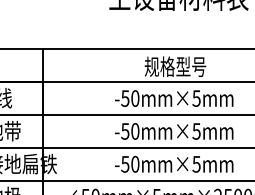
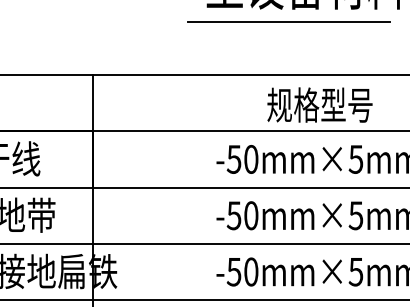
line: (157, 18) -> (289, 22), added

